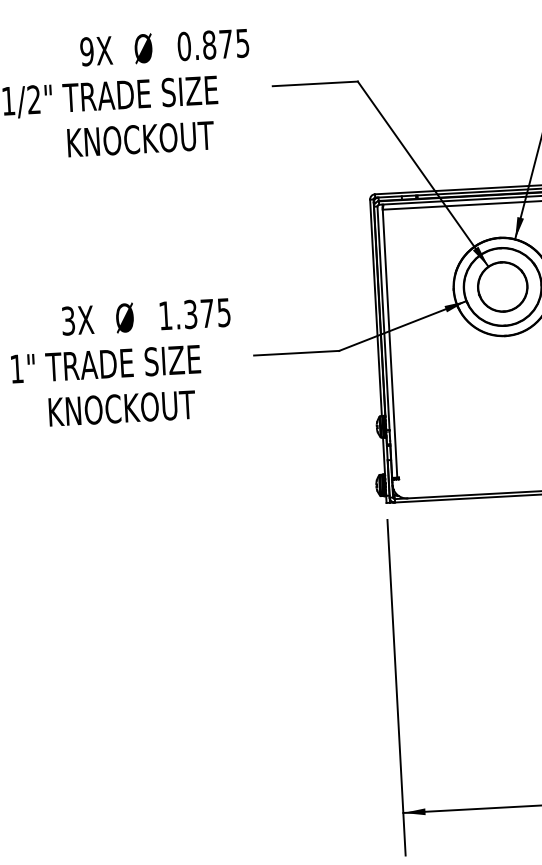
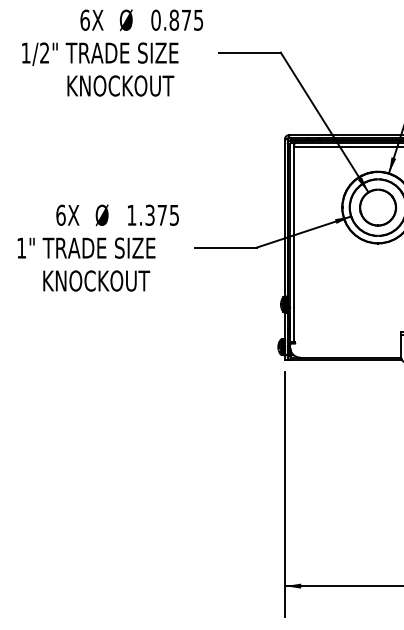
text: (86, 50) -> (84, 19), 9X -> 6X
text: (67, 319) -> (60, 214), 3X -> 6X

